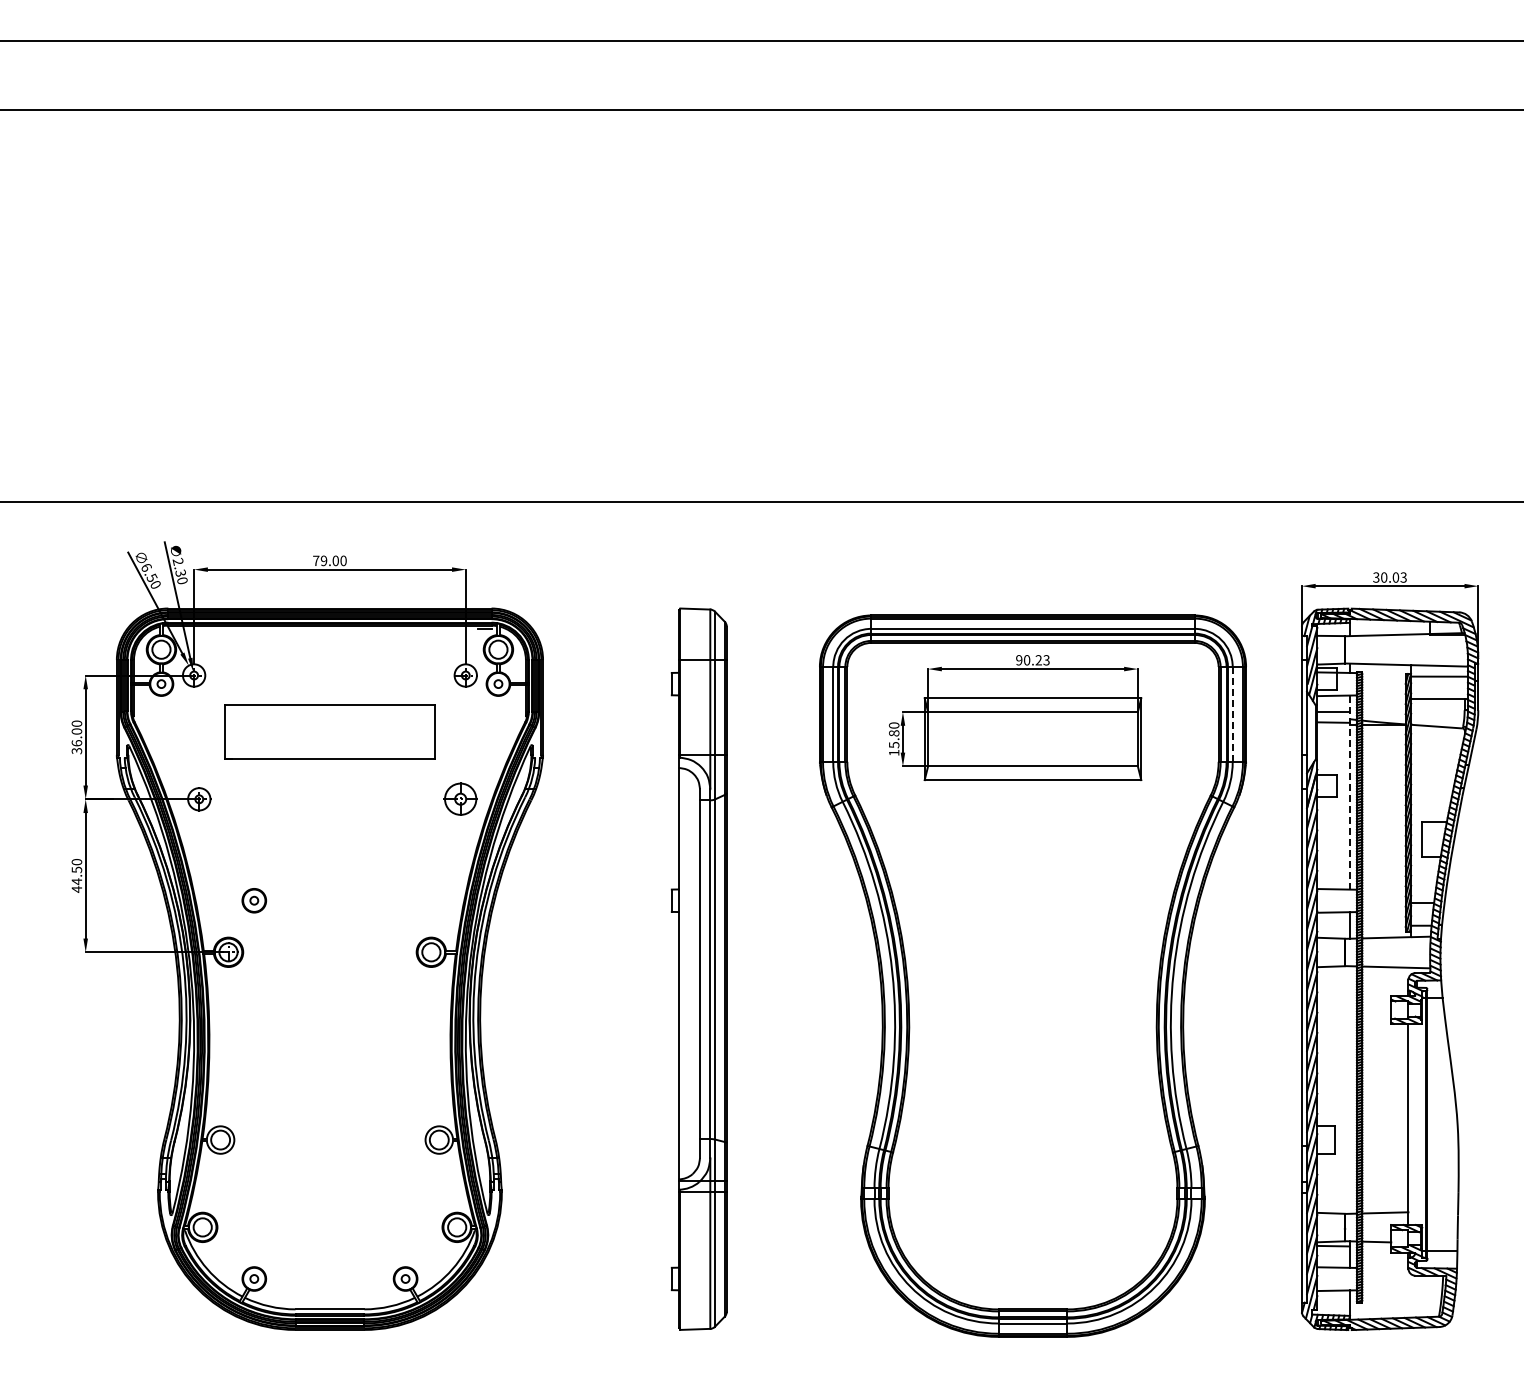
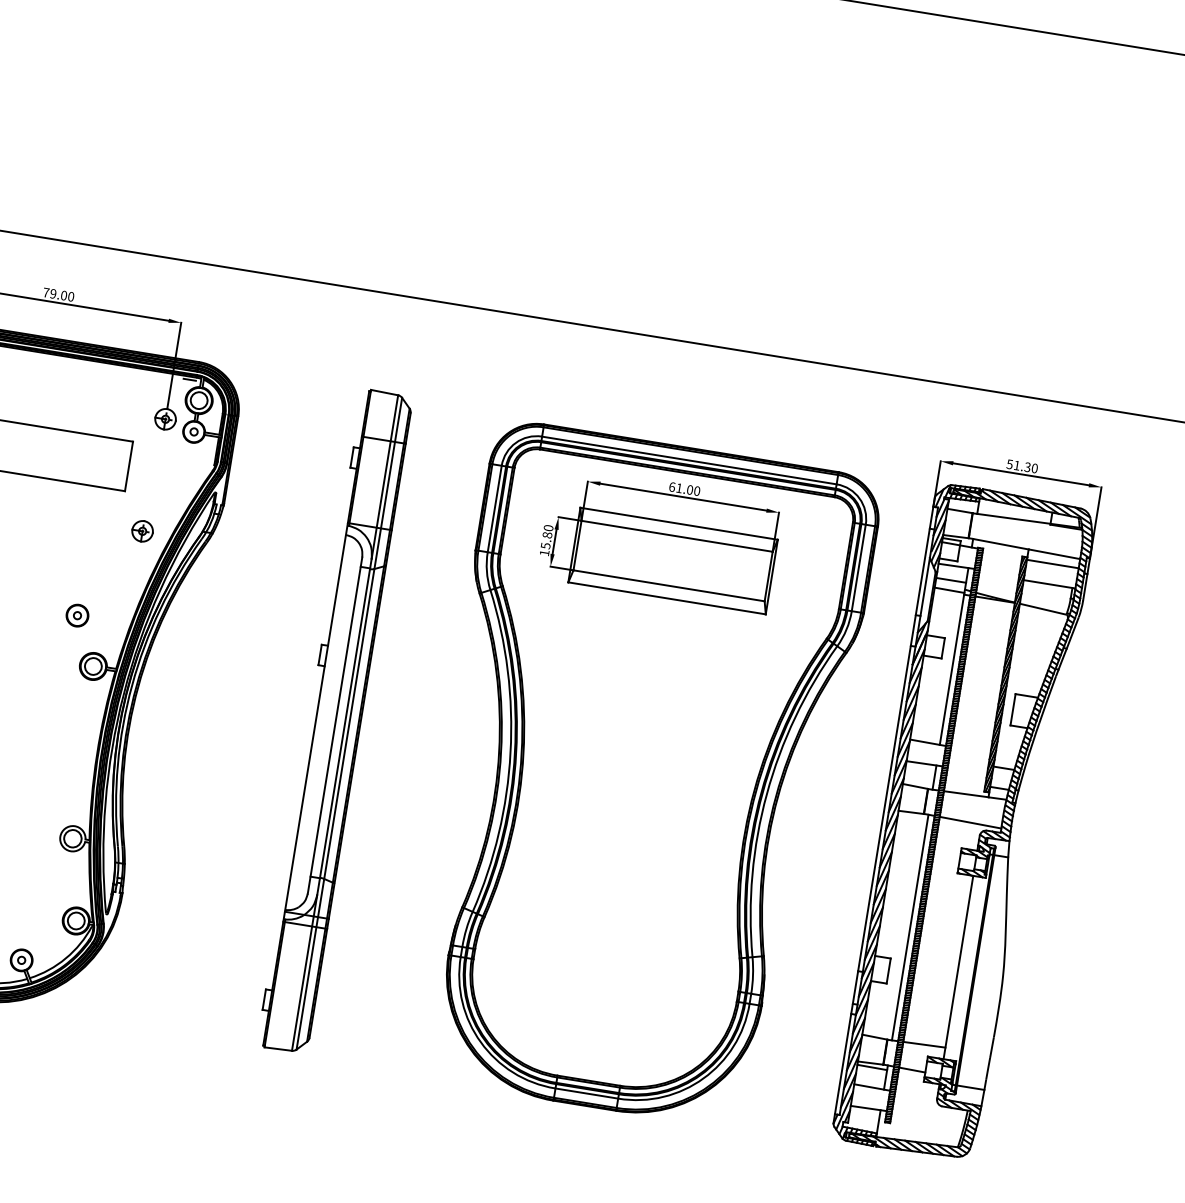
text: (1389, 577) -> (1021, 466), 30.03 -> 51.30
text: (1032, 660) -> (684, 489), 90.23 -> 61.00
line: (1232, 714) -> (858, 567), dashed -> solid
line: (1350, 793) -> (954, 657), dashed -> solid
part: (460, 799) -> (142, 531), size x0.71
part: (405, 900) -> (77, 615), added
line: (1350, 1089) -> (910, 927), added

